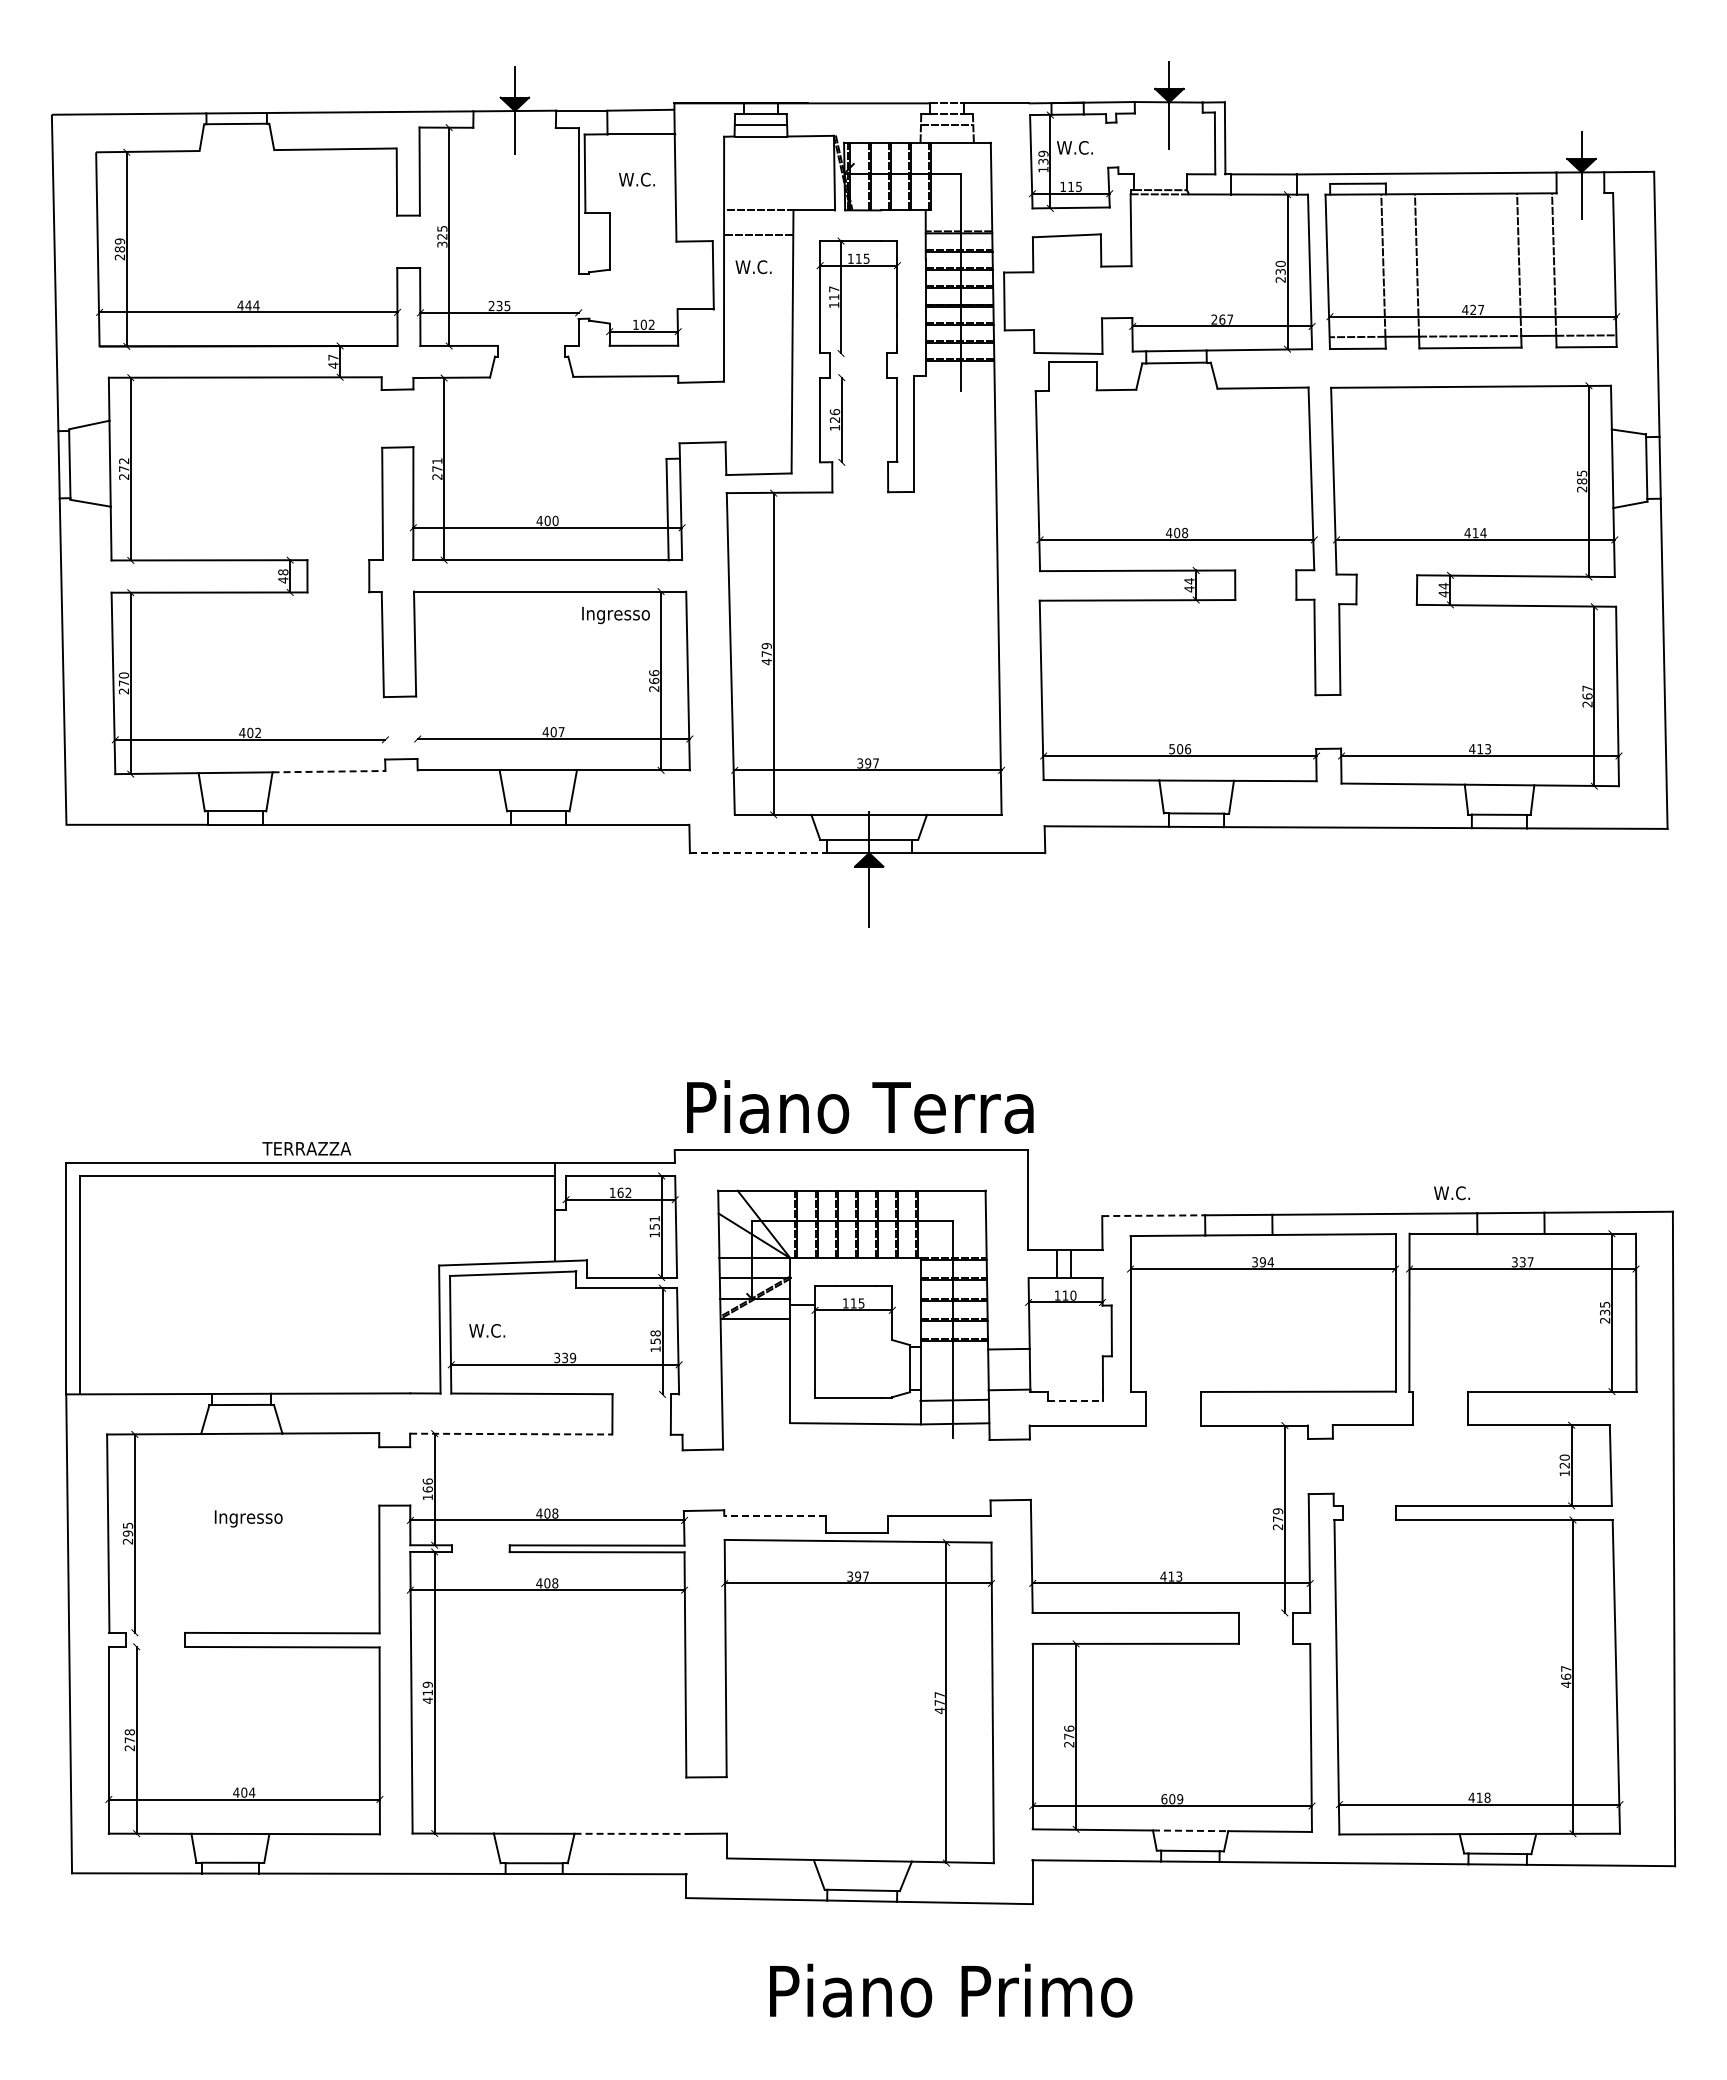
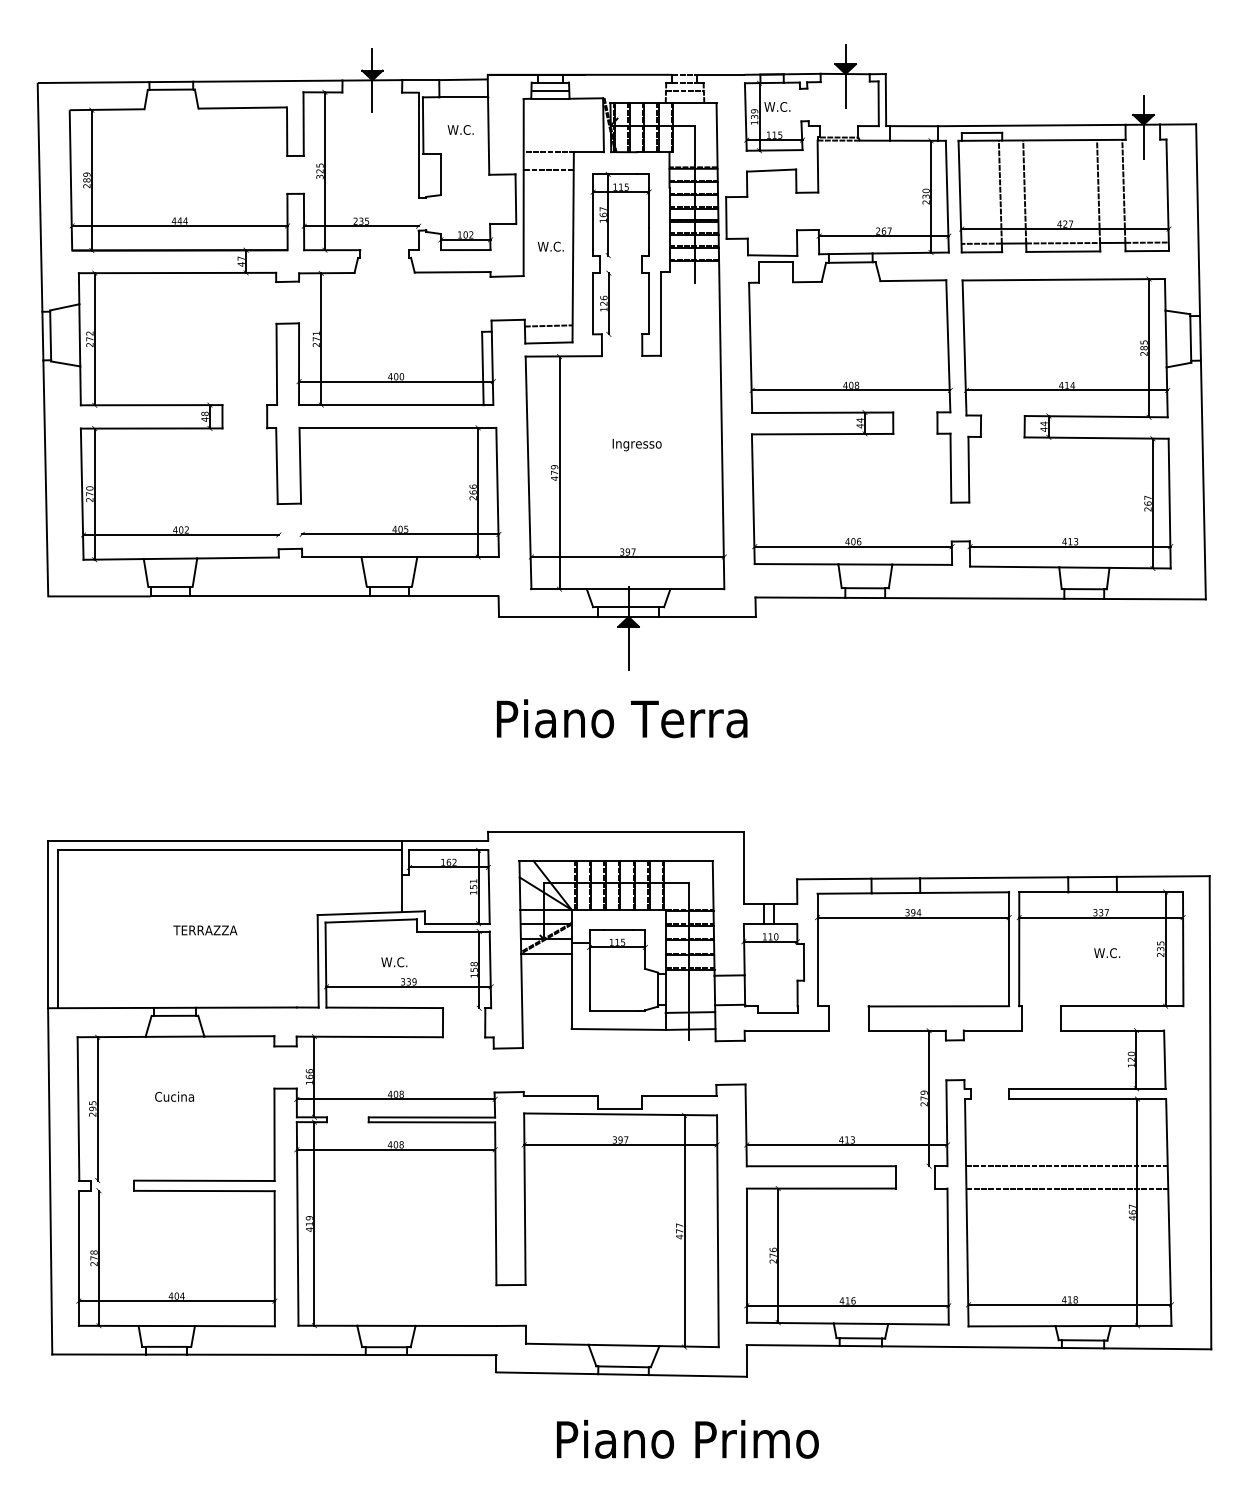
text: (753, 267) -> (550, 246), moved
text: (834, 297) -> (603, 215), 117 -> 167
line: (758, 450) -> (548, 325), added
text: (615, 615) -> (636, 445), moved
text: (561, 732) -> (406, 529), 407 -> 405
text: (1171, 749) -> (847, 541), 506 -> 406
line: (329, 771) -> (238, 557), dashed -> solid
line: (758, 853) -> (548, 617), dashed -> solid
text: (860, 1106) -> (622, 718), moved
text: (306, 1148) -> (205, 930), moved
text: (1451, 1193) -> (1106, 953), moved
line: (1154, 1215) -> (834, 878), dashed -> solid
text: (487, 1330) -> (394, 962), moved
line: (1075, 1401) -> (777, 1013), dashed -> solid
line: (511, 1434) -> (370, 1037), dashed -> solid
line: (774, 1515) -> (560, 1095), dashed -> solid
text: (248, 1518) -> (179, 1097), Ingresso -> Cucina
line: (1474, 1612) -> (1066, 1165), added
line: (1475, 1643) -> (1066, 1188), added
text: (1172, 1799) -> (847, 1301), 609 -> 416
line: (1190, 1830) -> (860, 1323), dashed -> solid
line: (631, 1833) -> (456, 1325), dashed -> solid

